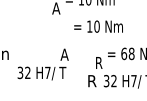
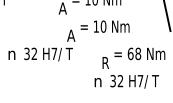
text: (42, 64) -> (49, 45), moved
text: (91, 81) -> (98, 81), R -> n

